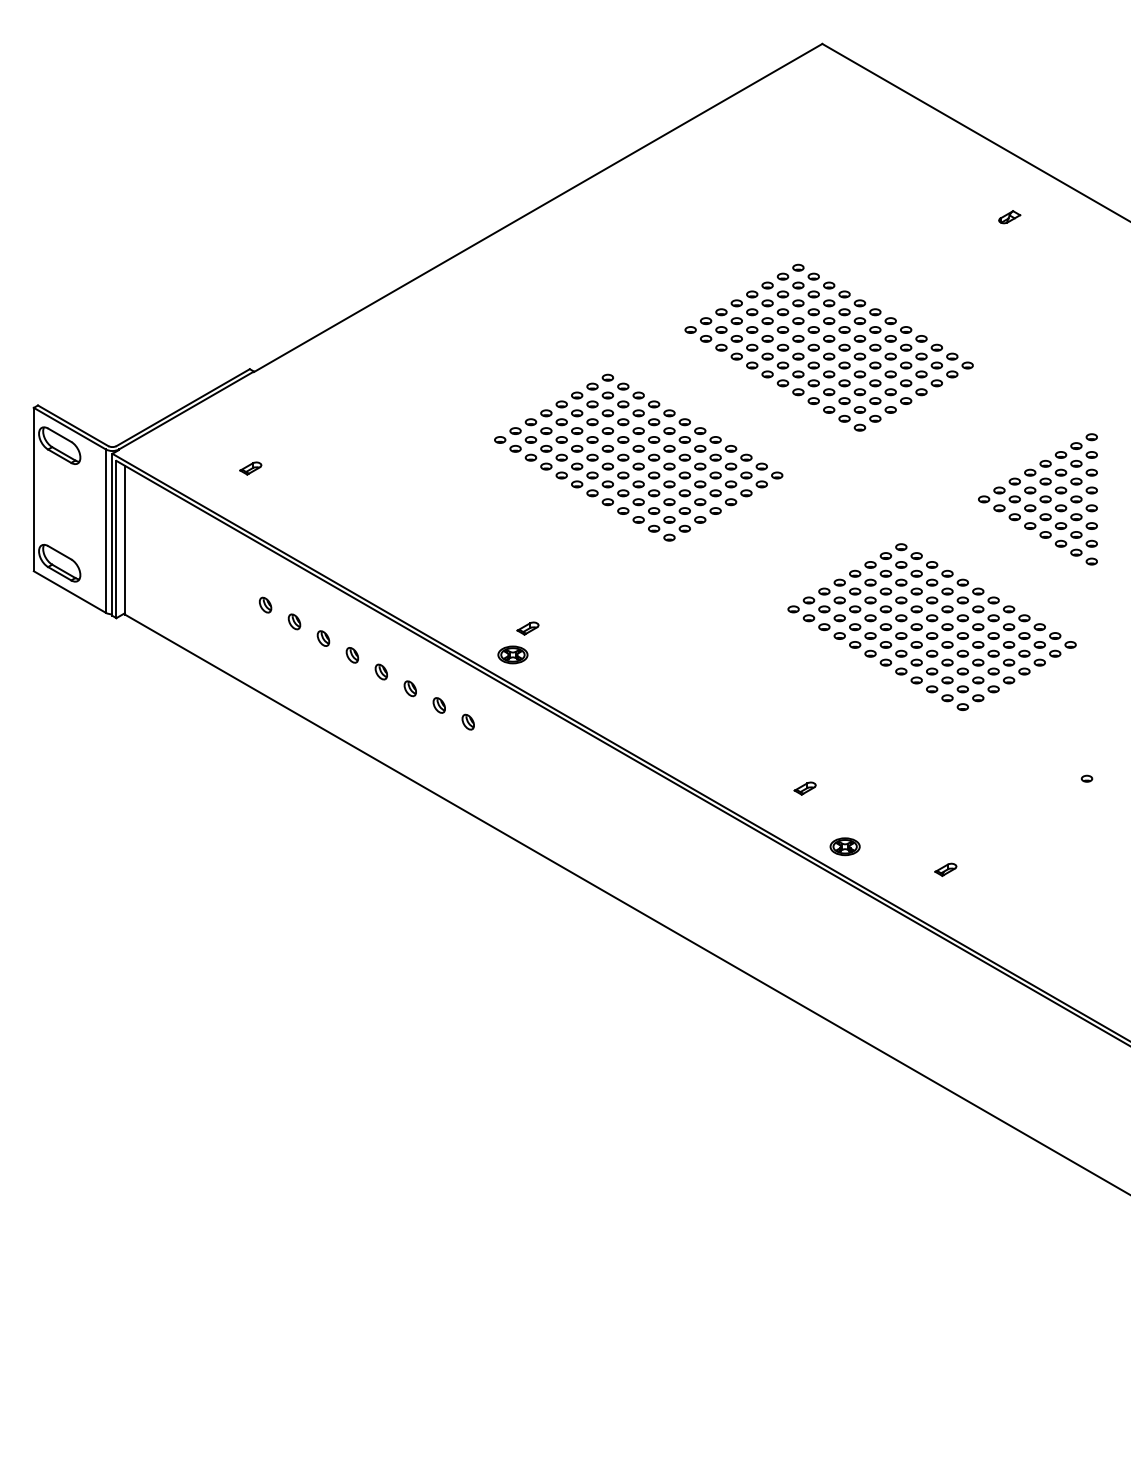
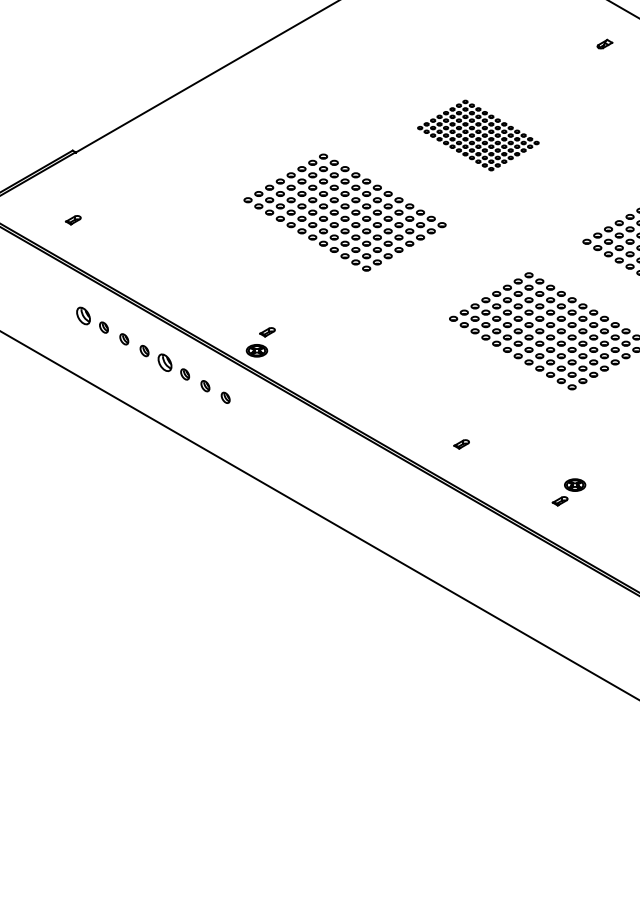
part: (828, 347) -> (478, 135), size x0.6
part: (265, 604) -> (83, 315), size x1.6
part: (380, 671) -> (164, 362), size x1.6
part: (844, 846) -> (574, 484), moved

